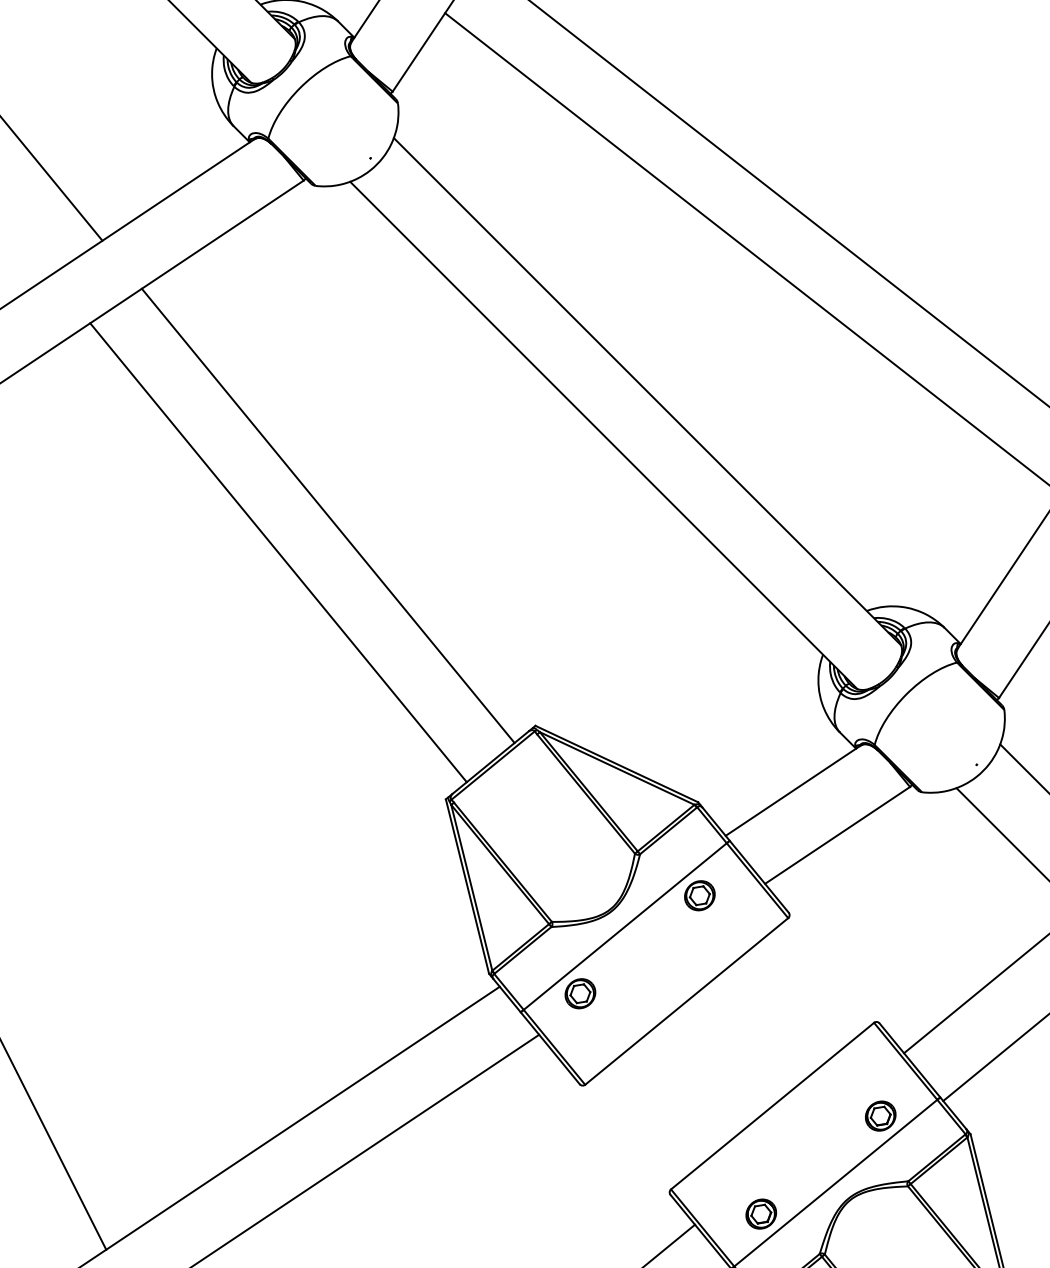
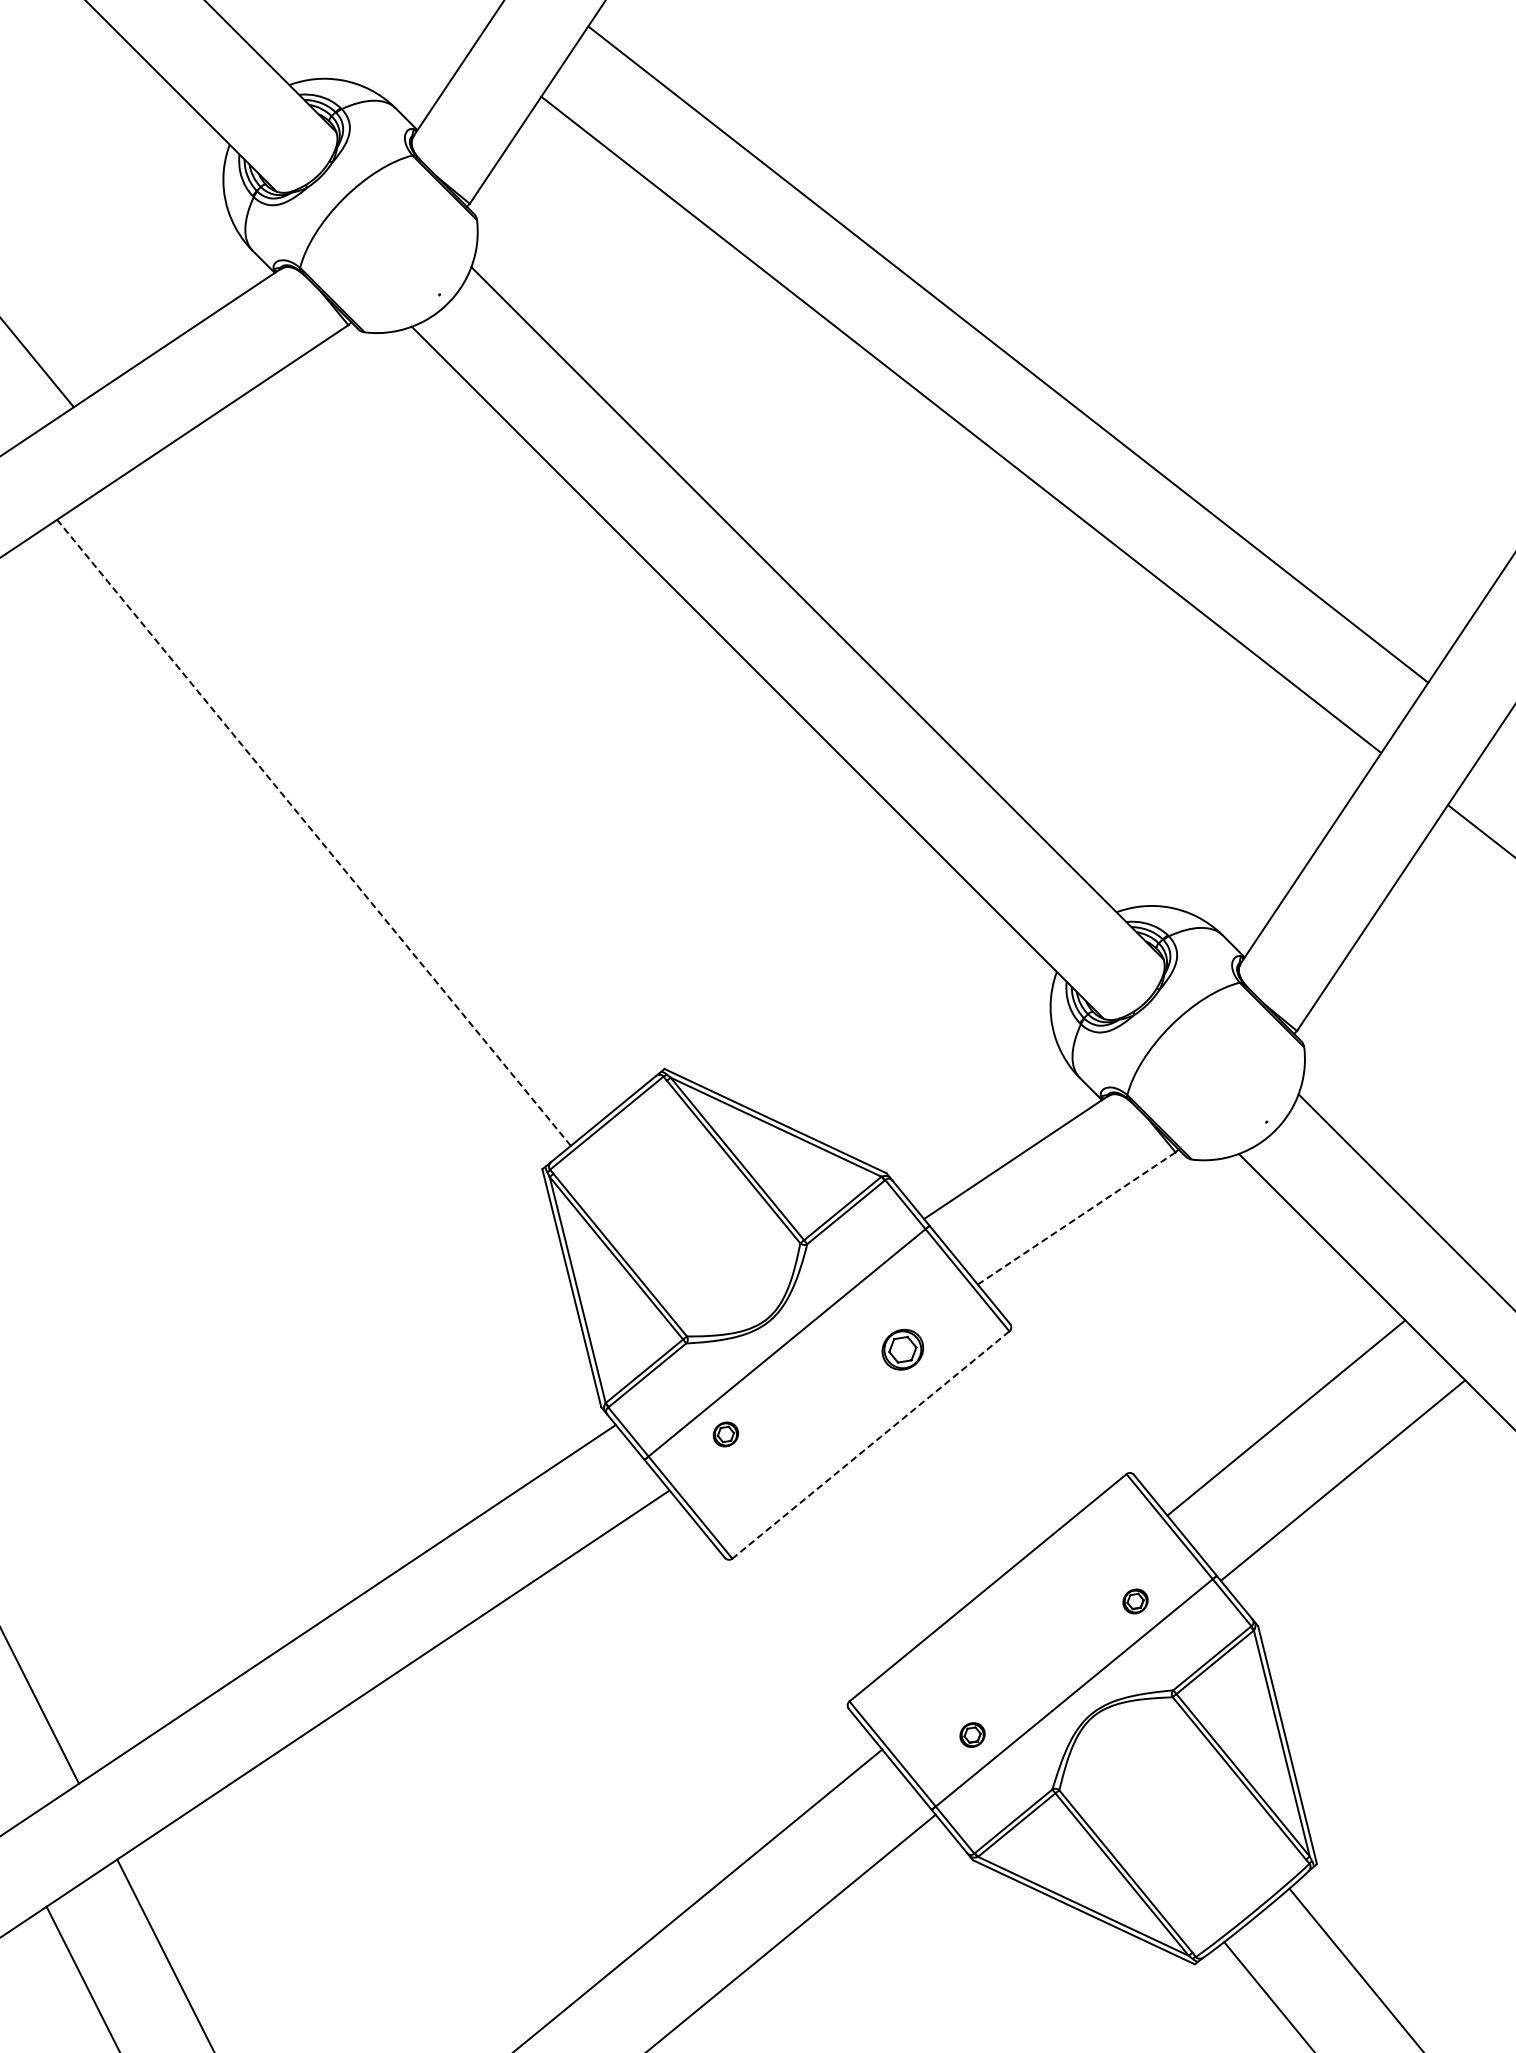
line: (327, 515) -> (381, 782), removed
line: (278, 552) -> (314, 832), solid -> dashed
line: (837, 835) -> (1076, 1218), solid -> dashed
part: (699, 895) -> (902, 1349), moved
part: (580, 993) -> (725, 1434), size x0.6
line: (686, 1001) -> (870, 1445), solid -> dashed
part: (880, 1116) -> (1135, 1601), size x0.6
part: (761, 1213) -> (972, 1734), size x0.6

